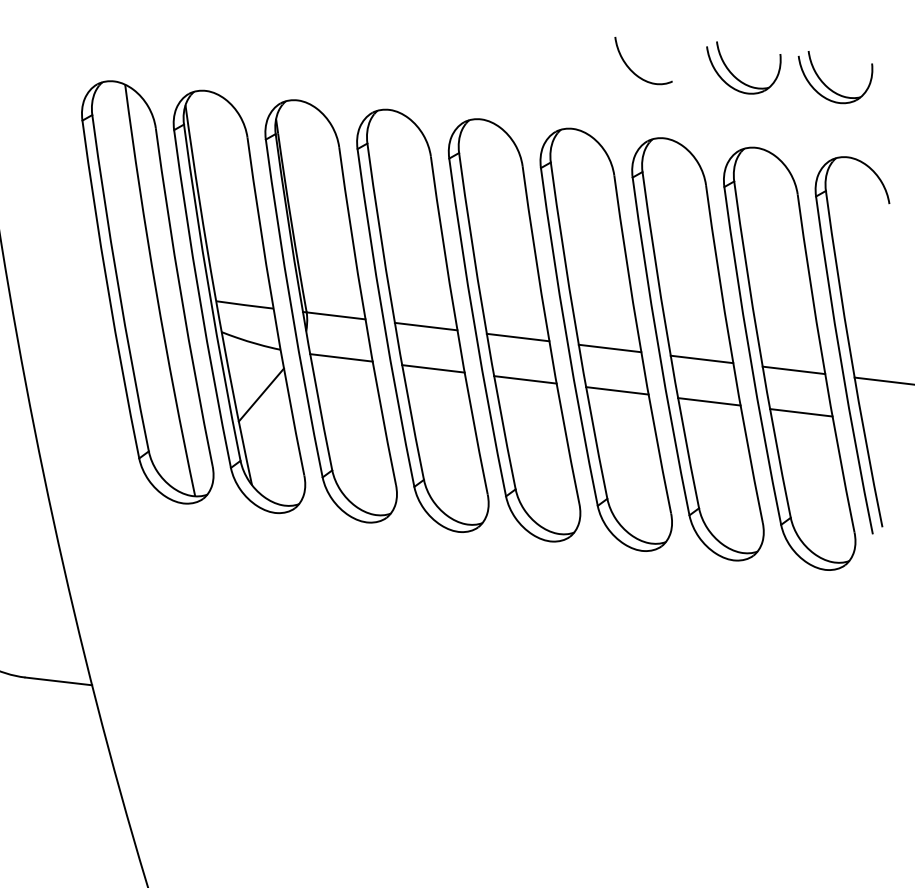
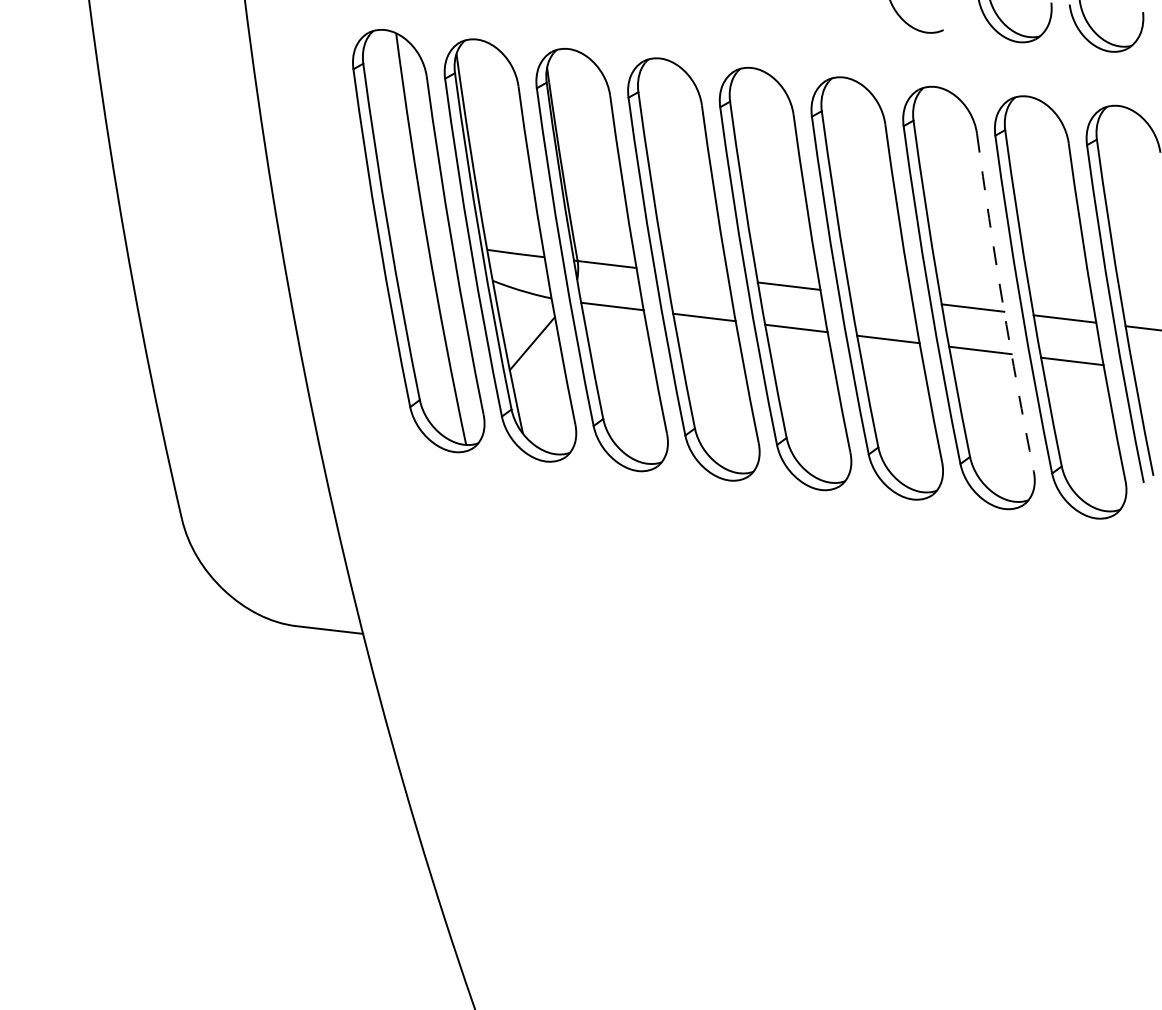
line: (425, 325) -> (696, 274), removed
line: (609, 347) -> (880, 296), removed
arc: (731, 354) -> (1002, 303), solid -> dashed

